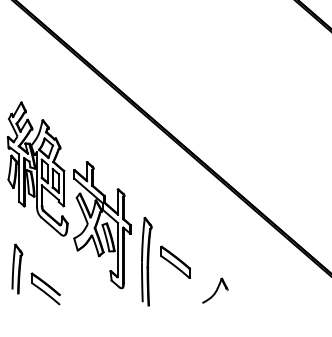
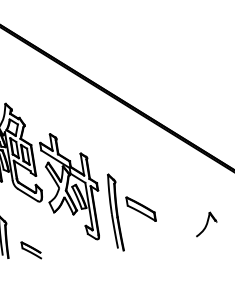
part: (45, 288) -> (31, 250), size x0.7
part: (215, 290) -> (205, 223), moved

